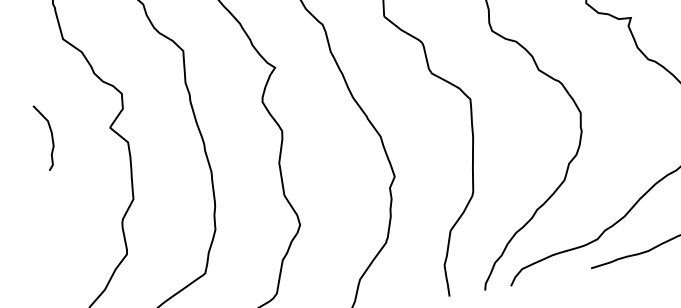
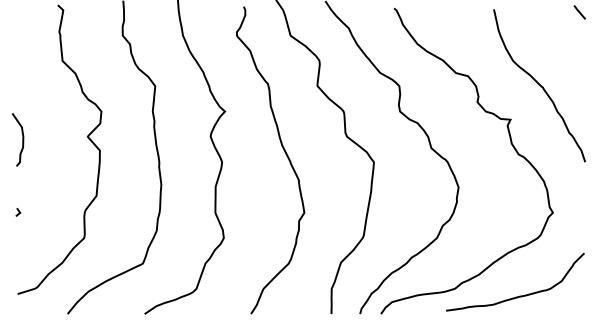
curve: (51, 136) -> (22, 139), moved
line: (39, 235) -> (18, 211), added

